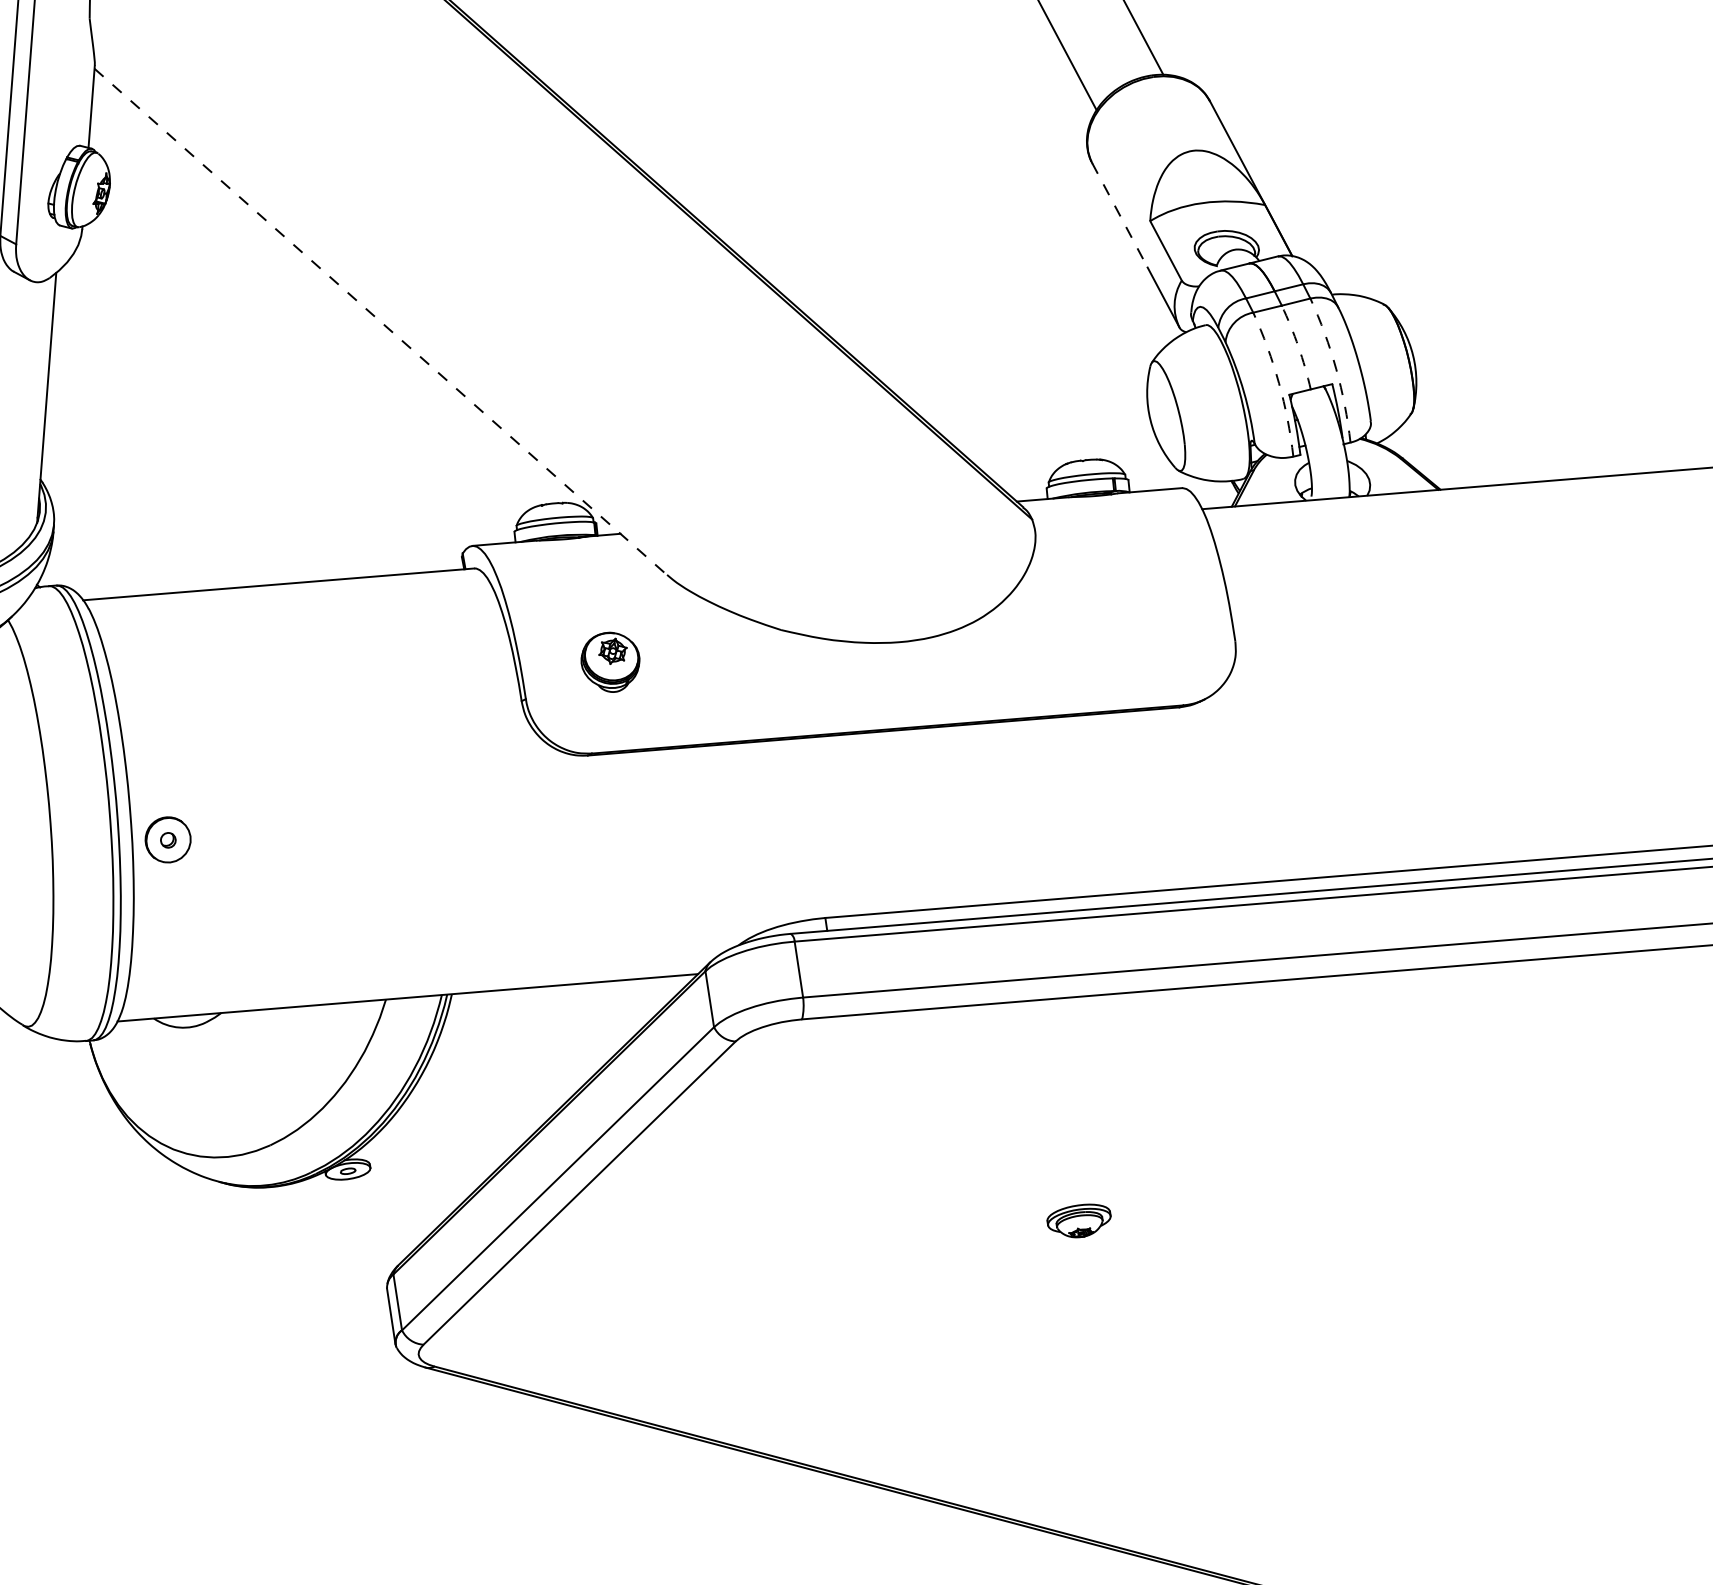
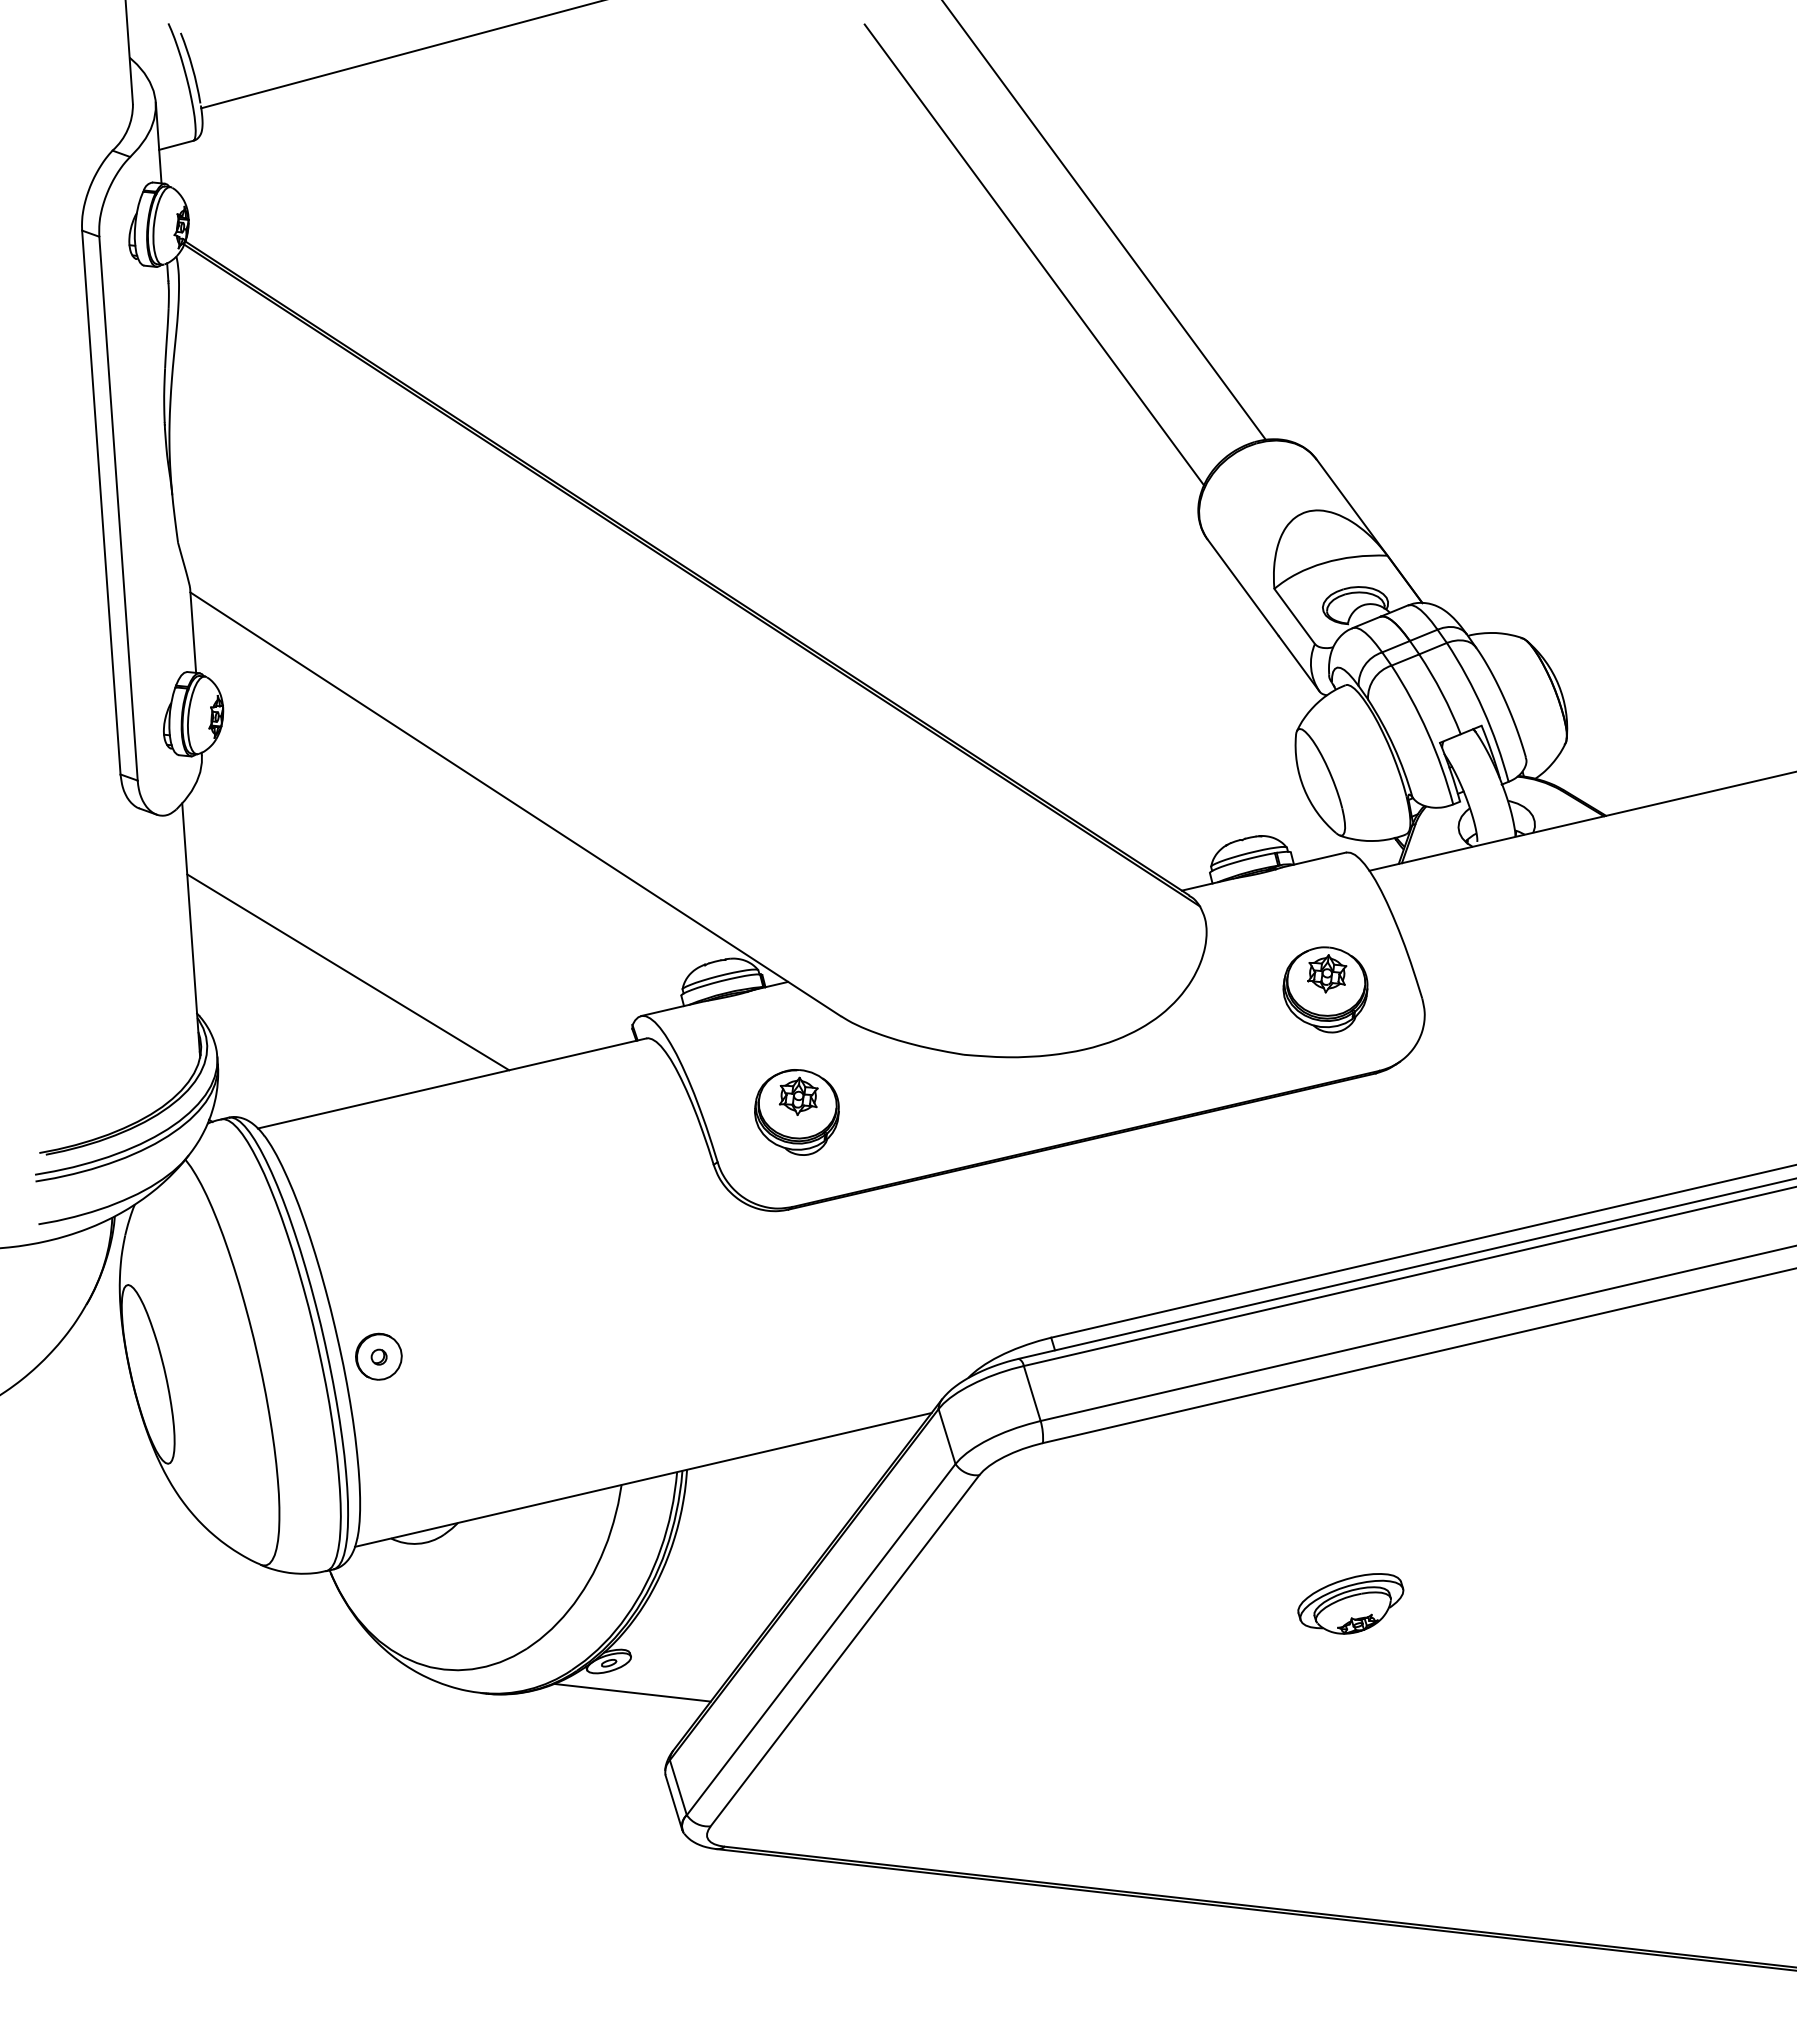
line: (1120, 215) -> (1243, 587), dashed -> solid
line: (381, 322) -> (516, 804), dashed -> solid
arc: (1298, 347) -> (1442, 693), dashed -> solid
arc: (1336, 368) -> (1483, 709), dashed -> solid
arc: (1278, 382) -> (1427, 732), dashed -> solid
line: (193, 461) -> (348, 972), added
part: (1142, 618) -> (1325, 989), added
part: (609, 662) -> (796, 1112), size x1.43
line: (365, 1203) -> (631, 1692), added
part: (1078, 1219) -> (1350, 1603), size x1.67

